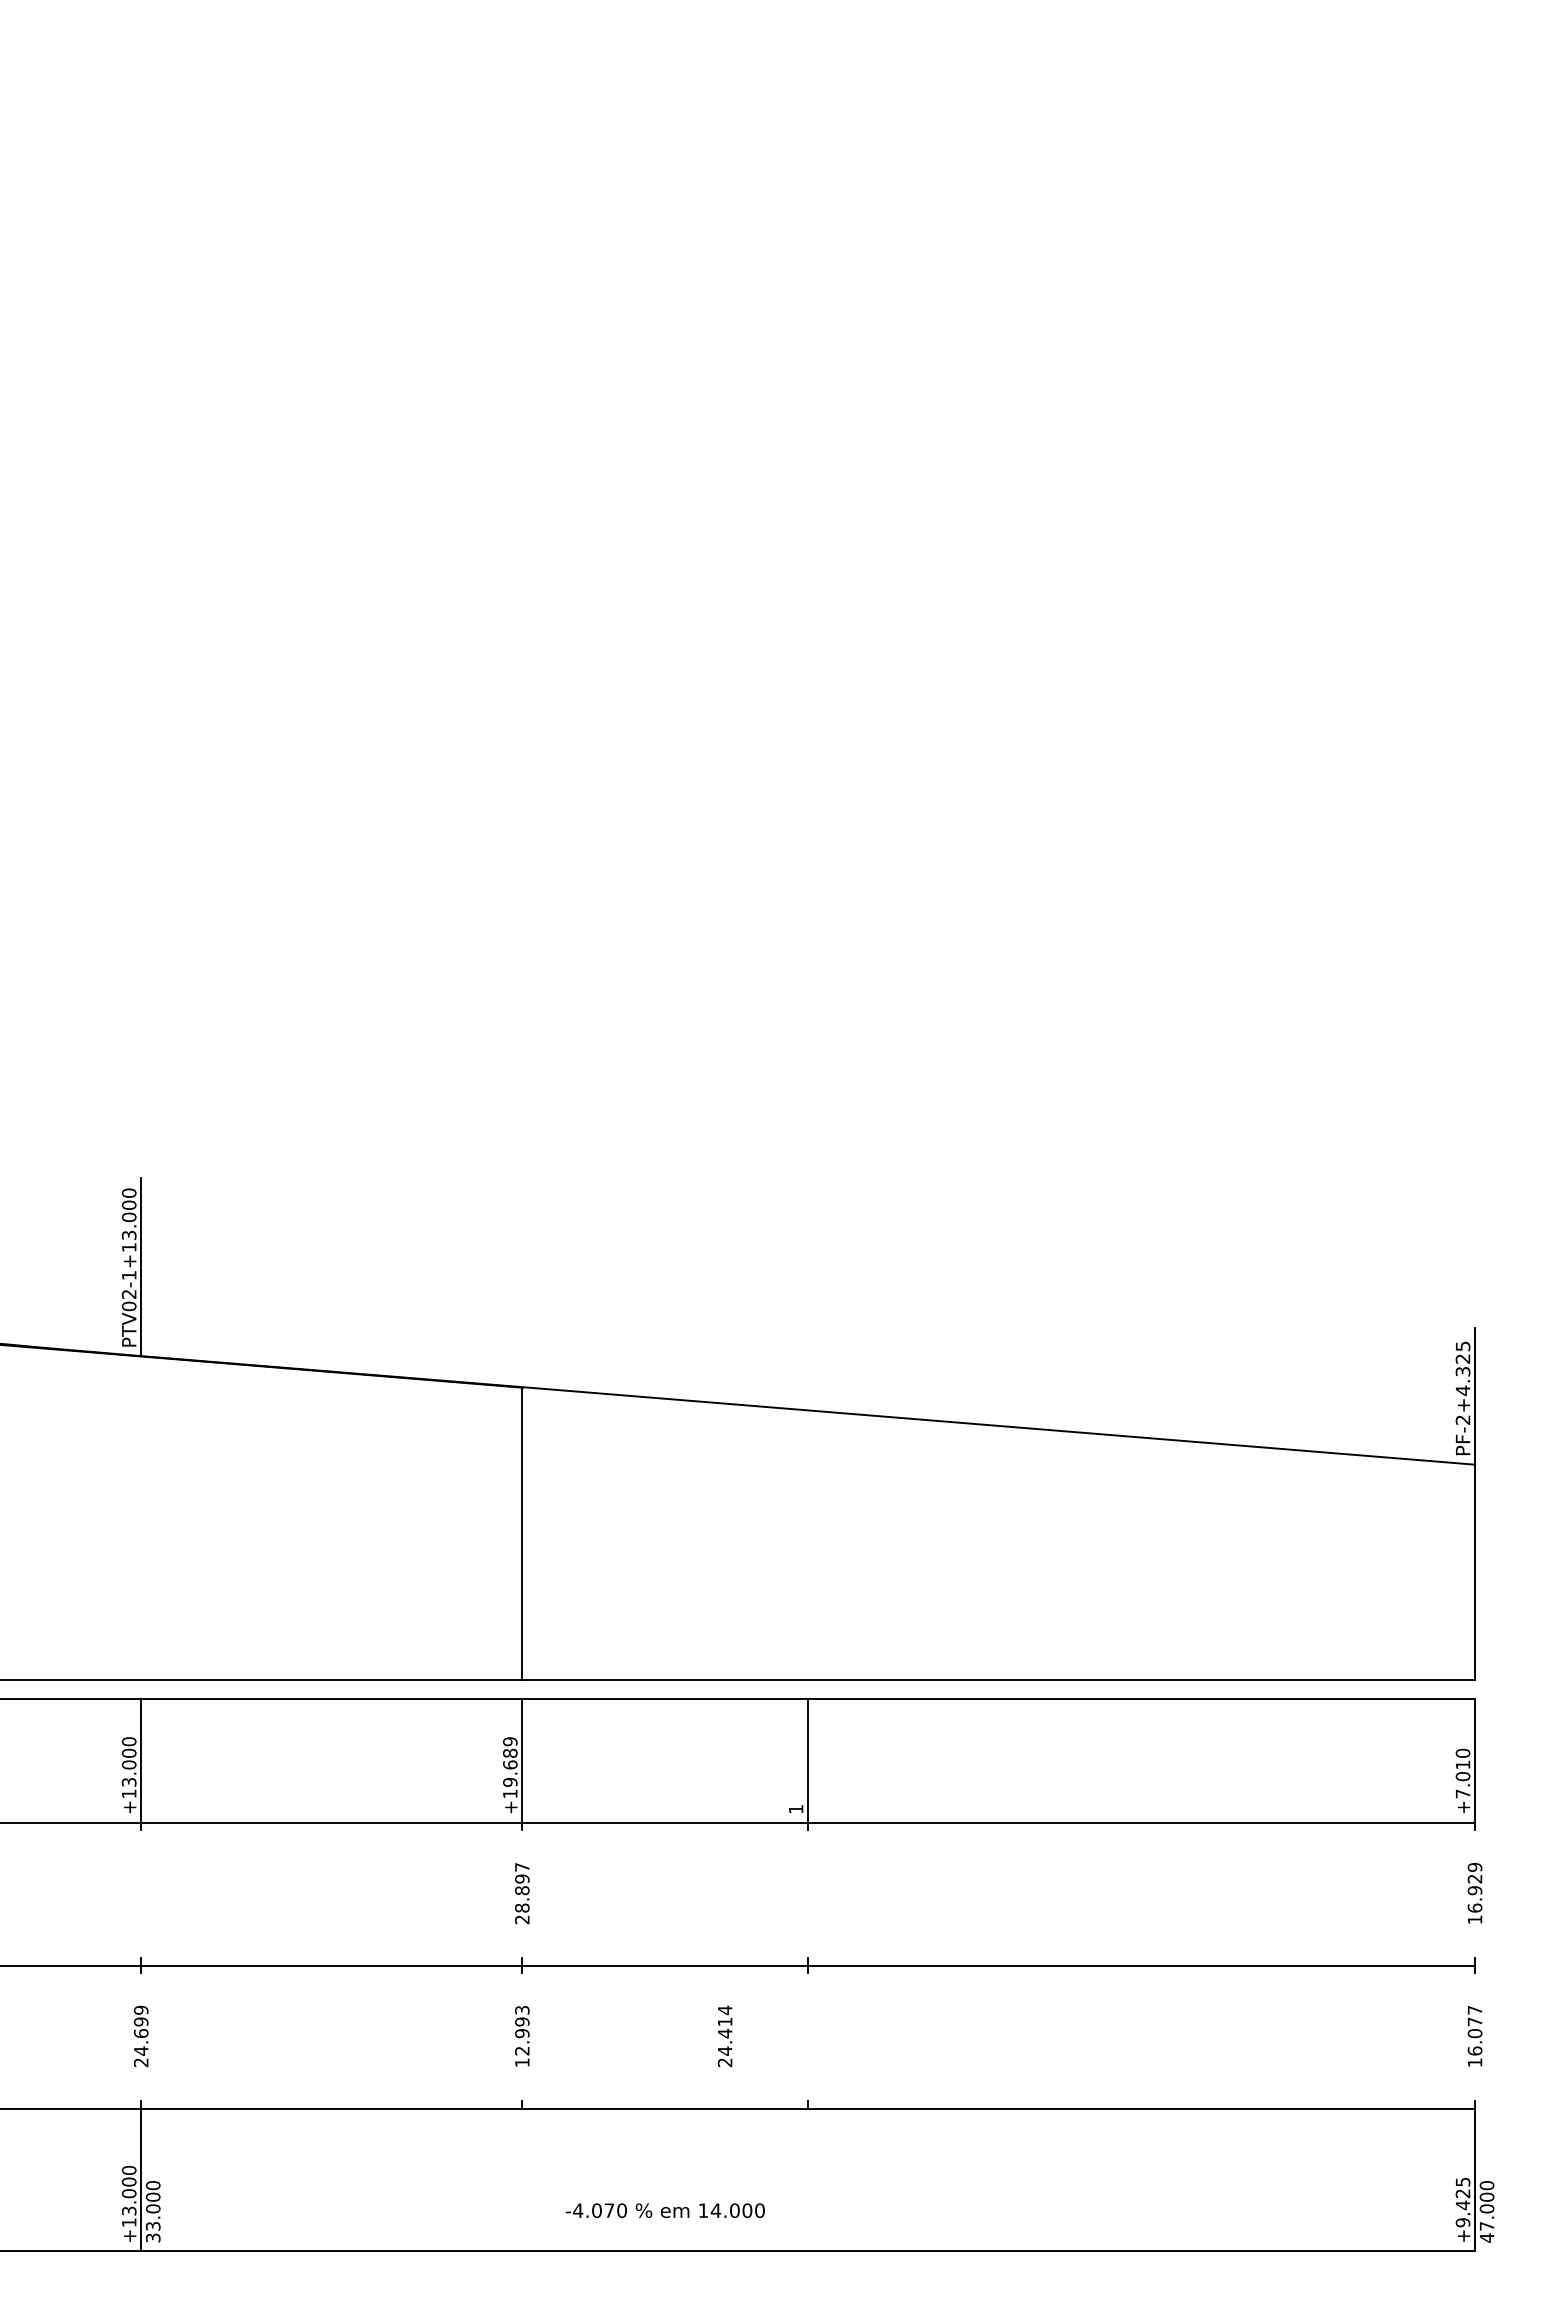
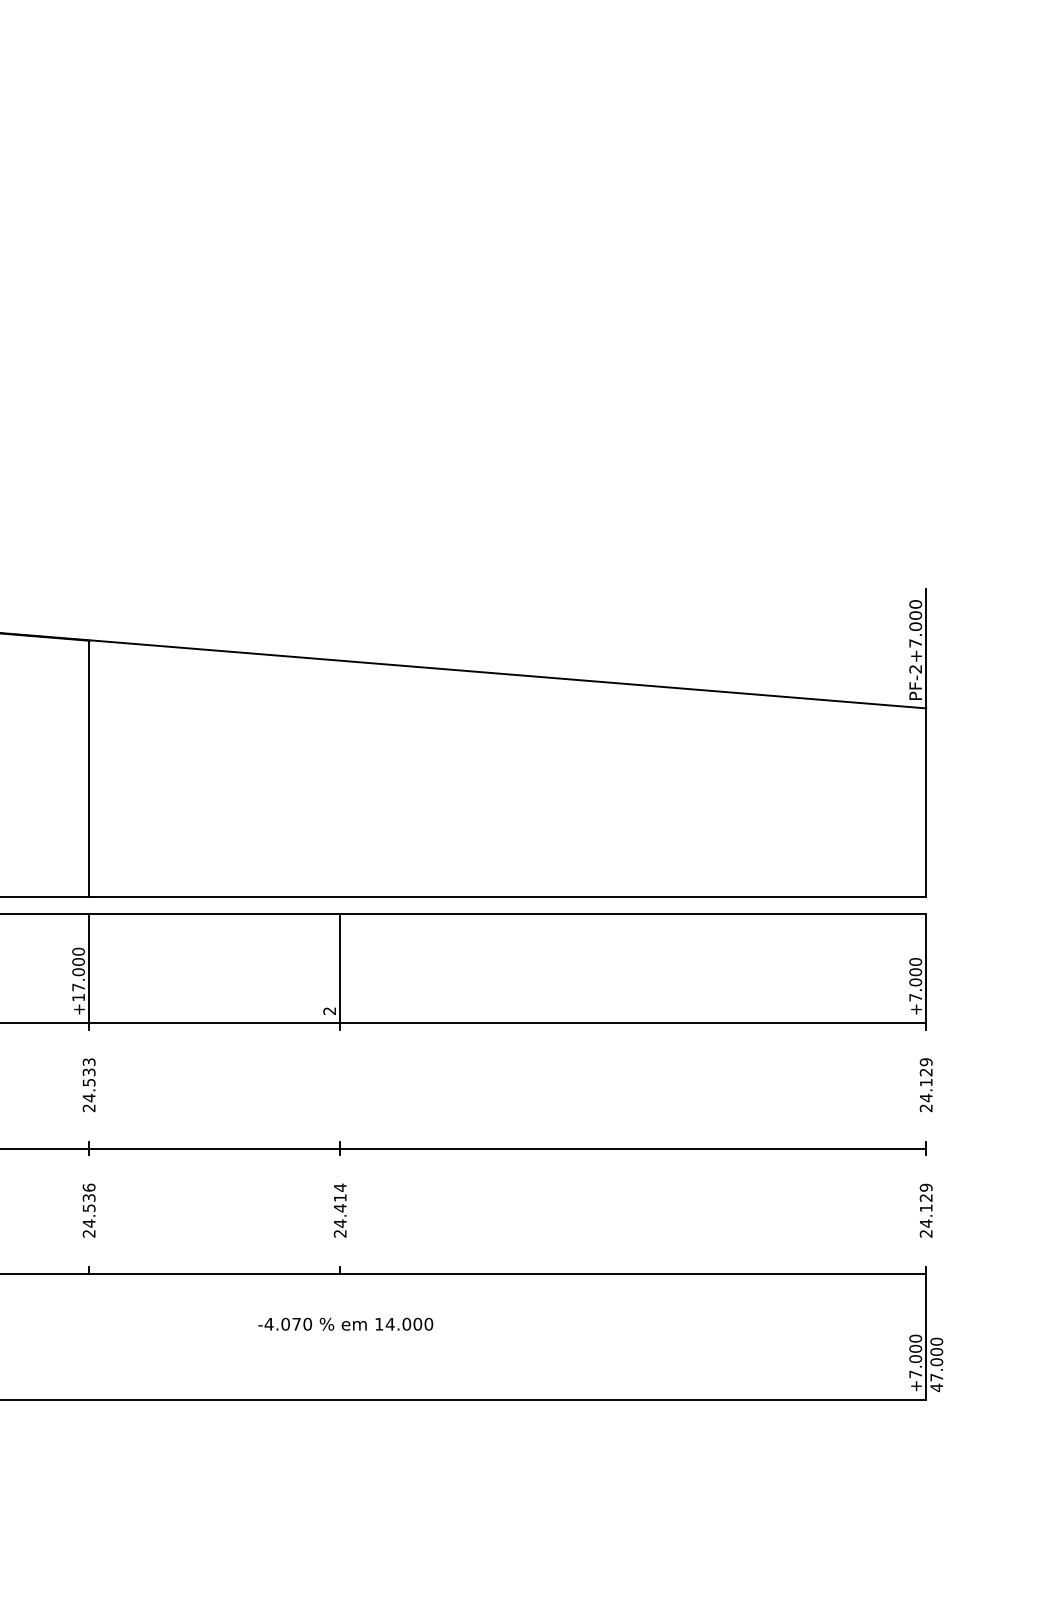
text: (1462, 1368) -> (915, 623), PF-2+4.325 -> PF-2+7.000
text: (510, 1761) -> (78, 969), +19.689 -> +17.000
text: (1462, 1764) -> (915, 971), +7.010 -> +7.000
text: (795, 1809) -> (329, 1011), 1 -> 2
text: (522, 1887) -> (89, 1079), 28.897 -> 24.533
text: (1474, 1905) -> (925, 1095), 16.929 -> 24.129
text: (522, 2036) -> (89, 1210), 12.993 -> 24.536
text: (724, 2036) -> (339, 1210), moved
text: (1474, 2036) -> (925, 1210), 16.077 -> 24.129
text: (1462, 2202) -> (915, 1356), +9.425 -> +7.000
text: (664, 2210) -> (344, 1324), moved

